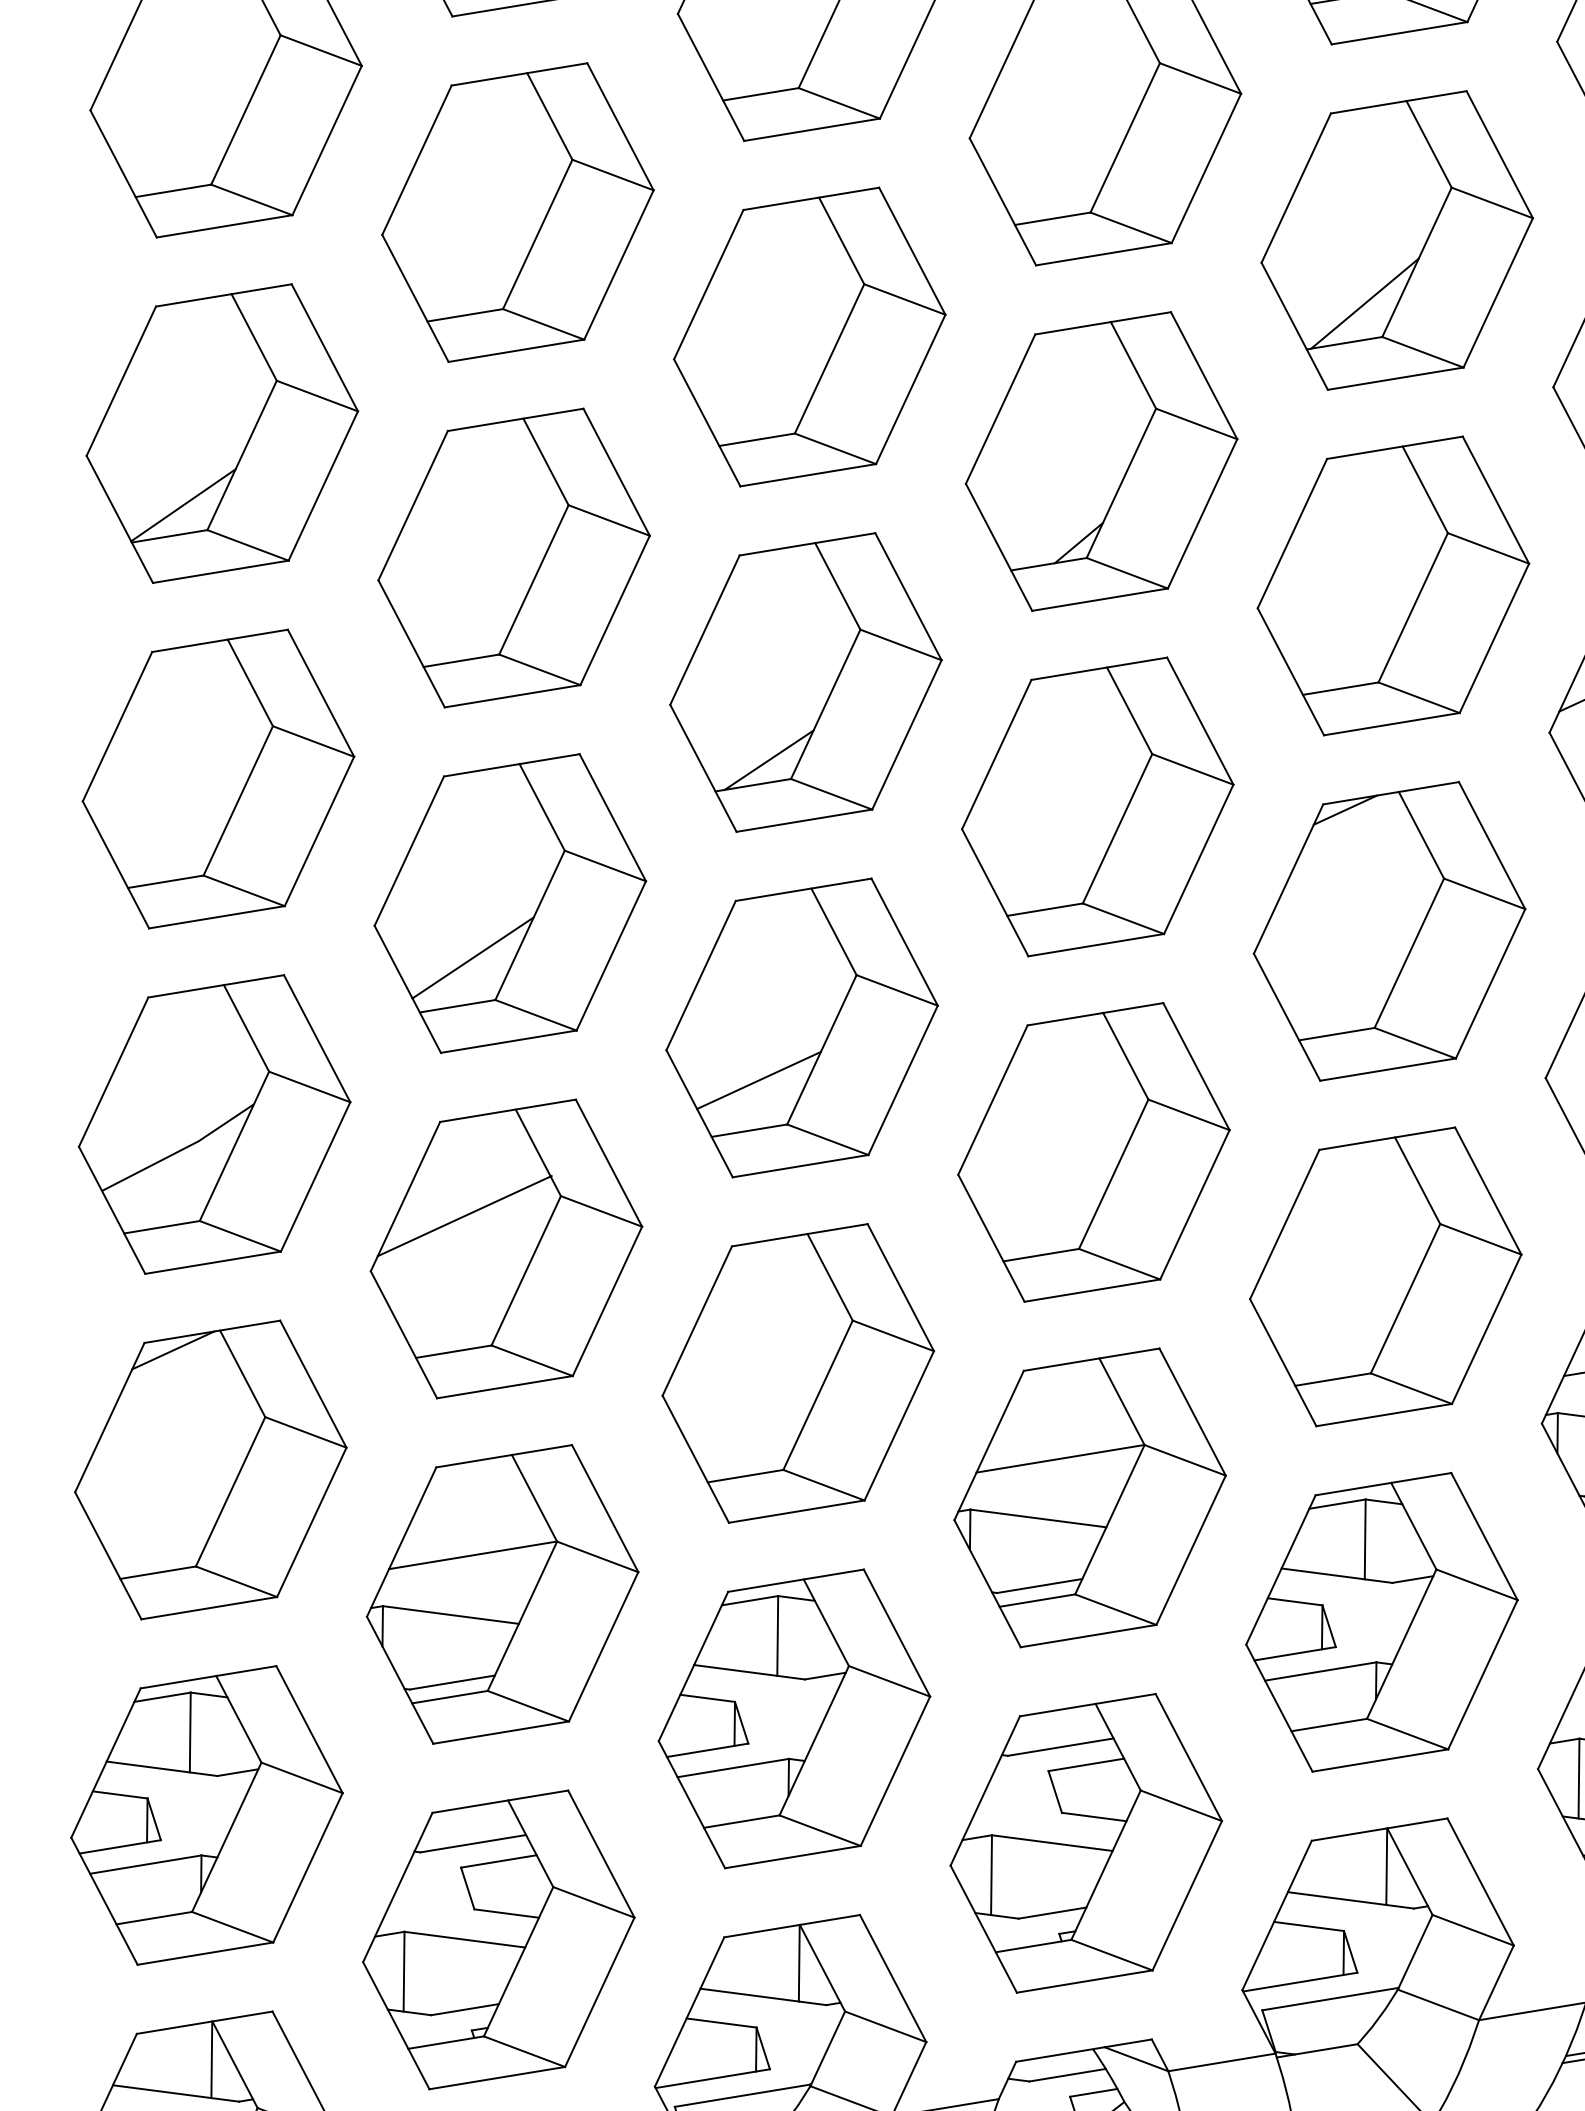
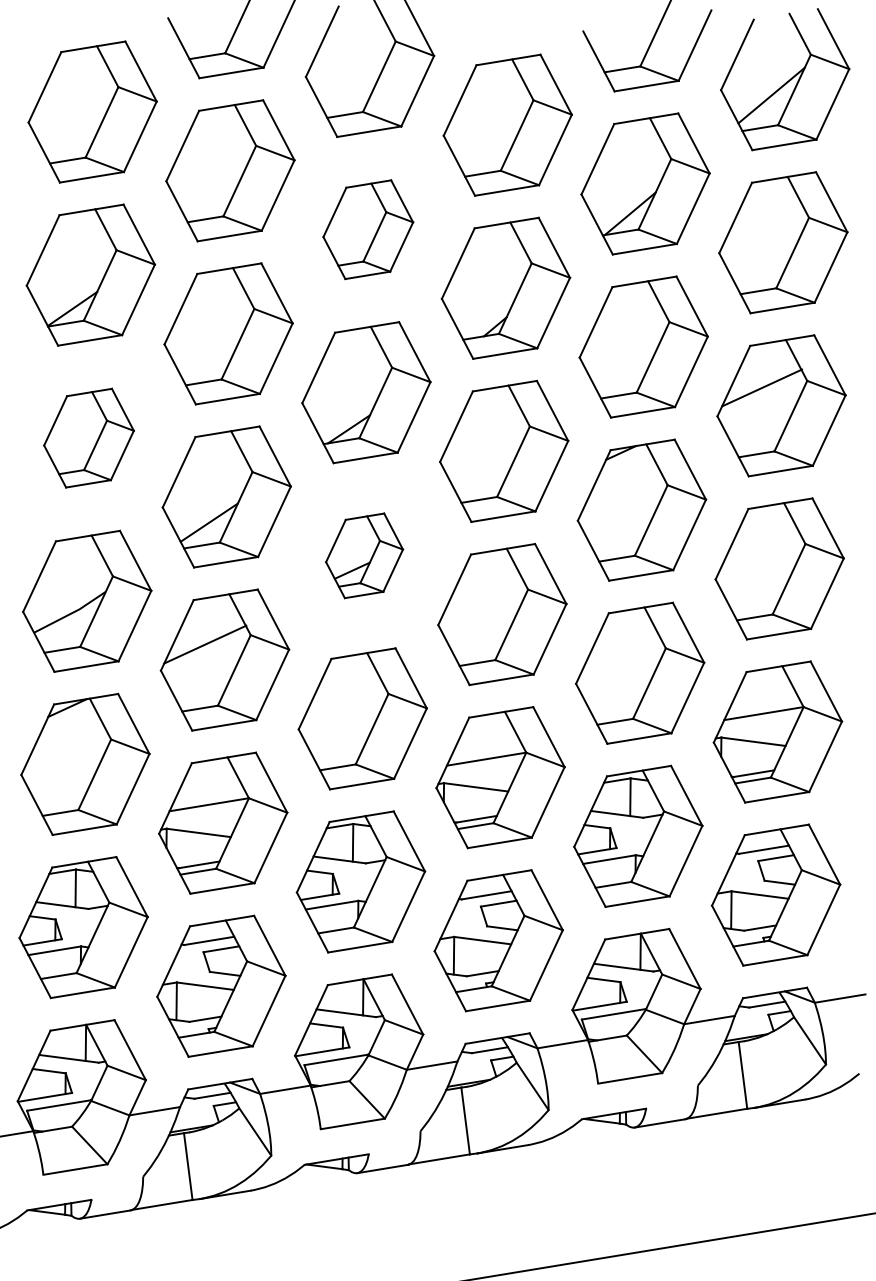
part: (810, 336) -> (368, 229), size x0.7
part: (217, 777) -> (88, 437), size x0.7
part: (801, 1027) -> (364, 555), size x0.6

